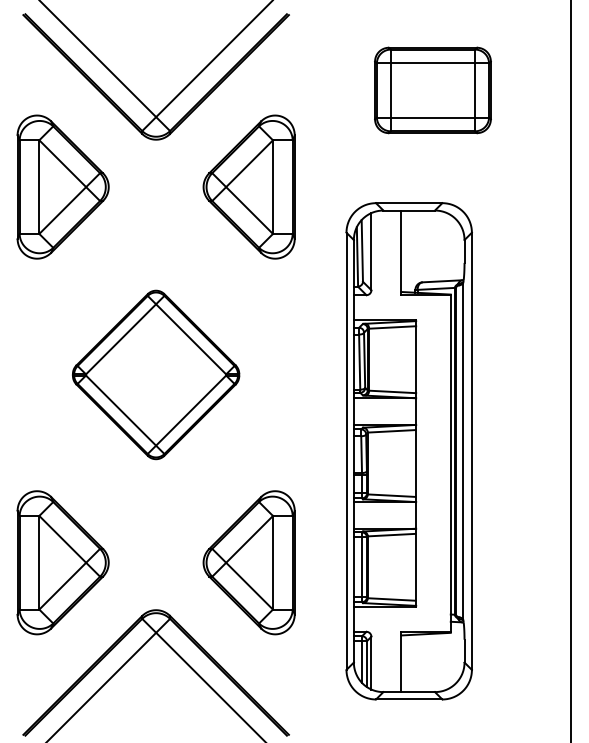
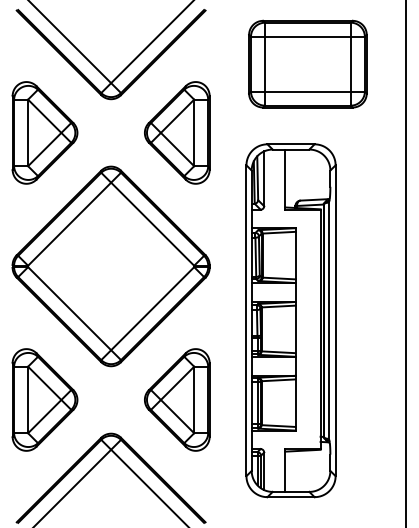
part: (432, 90) -> (307, 64), size x1.43
part: (155, 374) -> (110, 266), size x1.67

